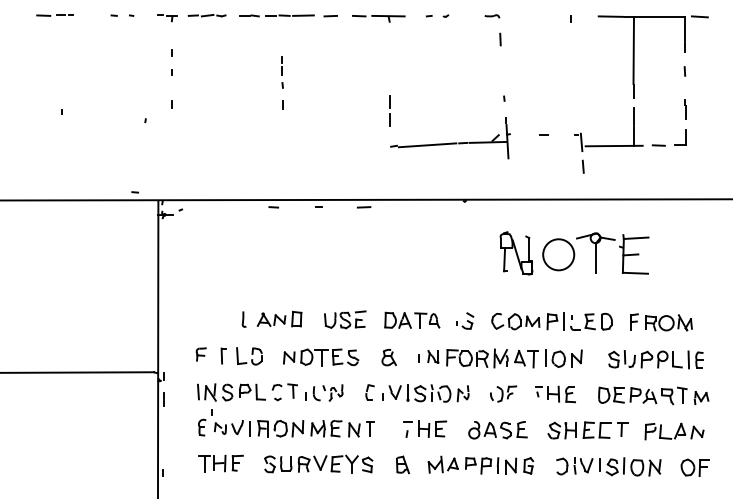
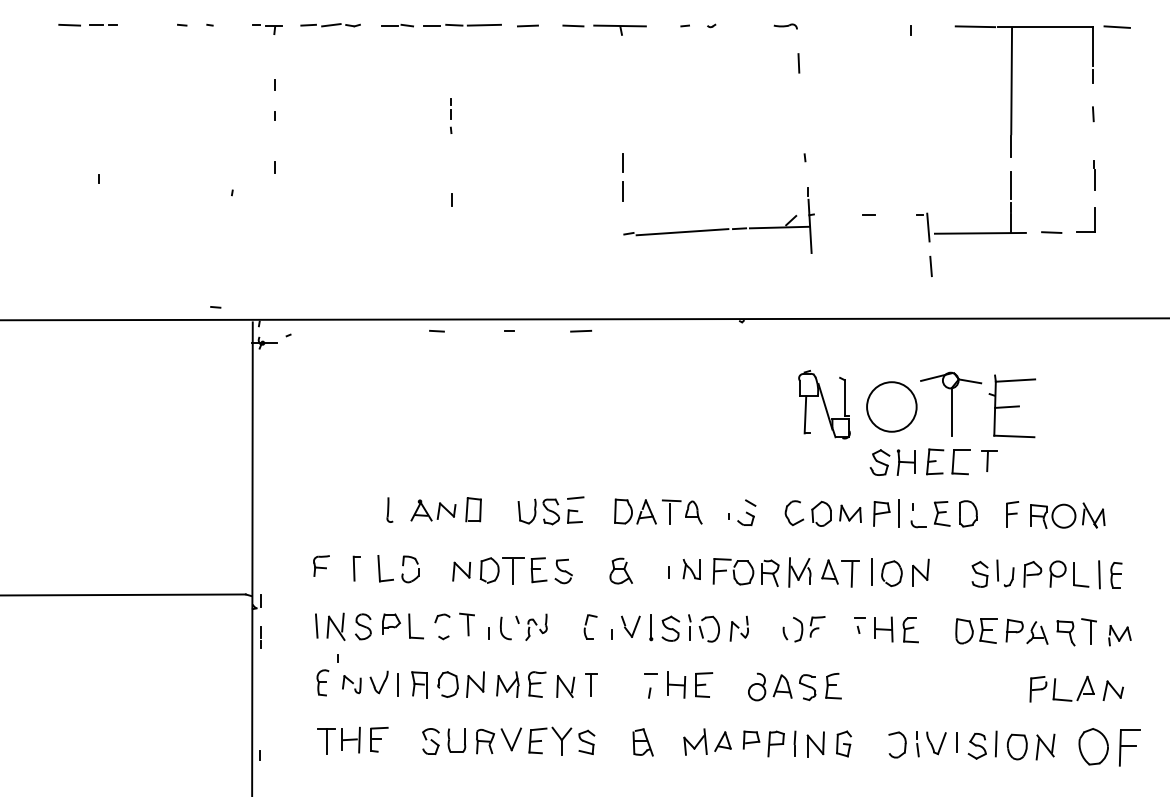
part: (282, 72) -> (450, 115), size x0.7
line: (282, 104) -> (450, 198), moved
part: (587, 430) -> (933, 462), moved
part: (694, 467) -> (1108, 746), size x1.4

